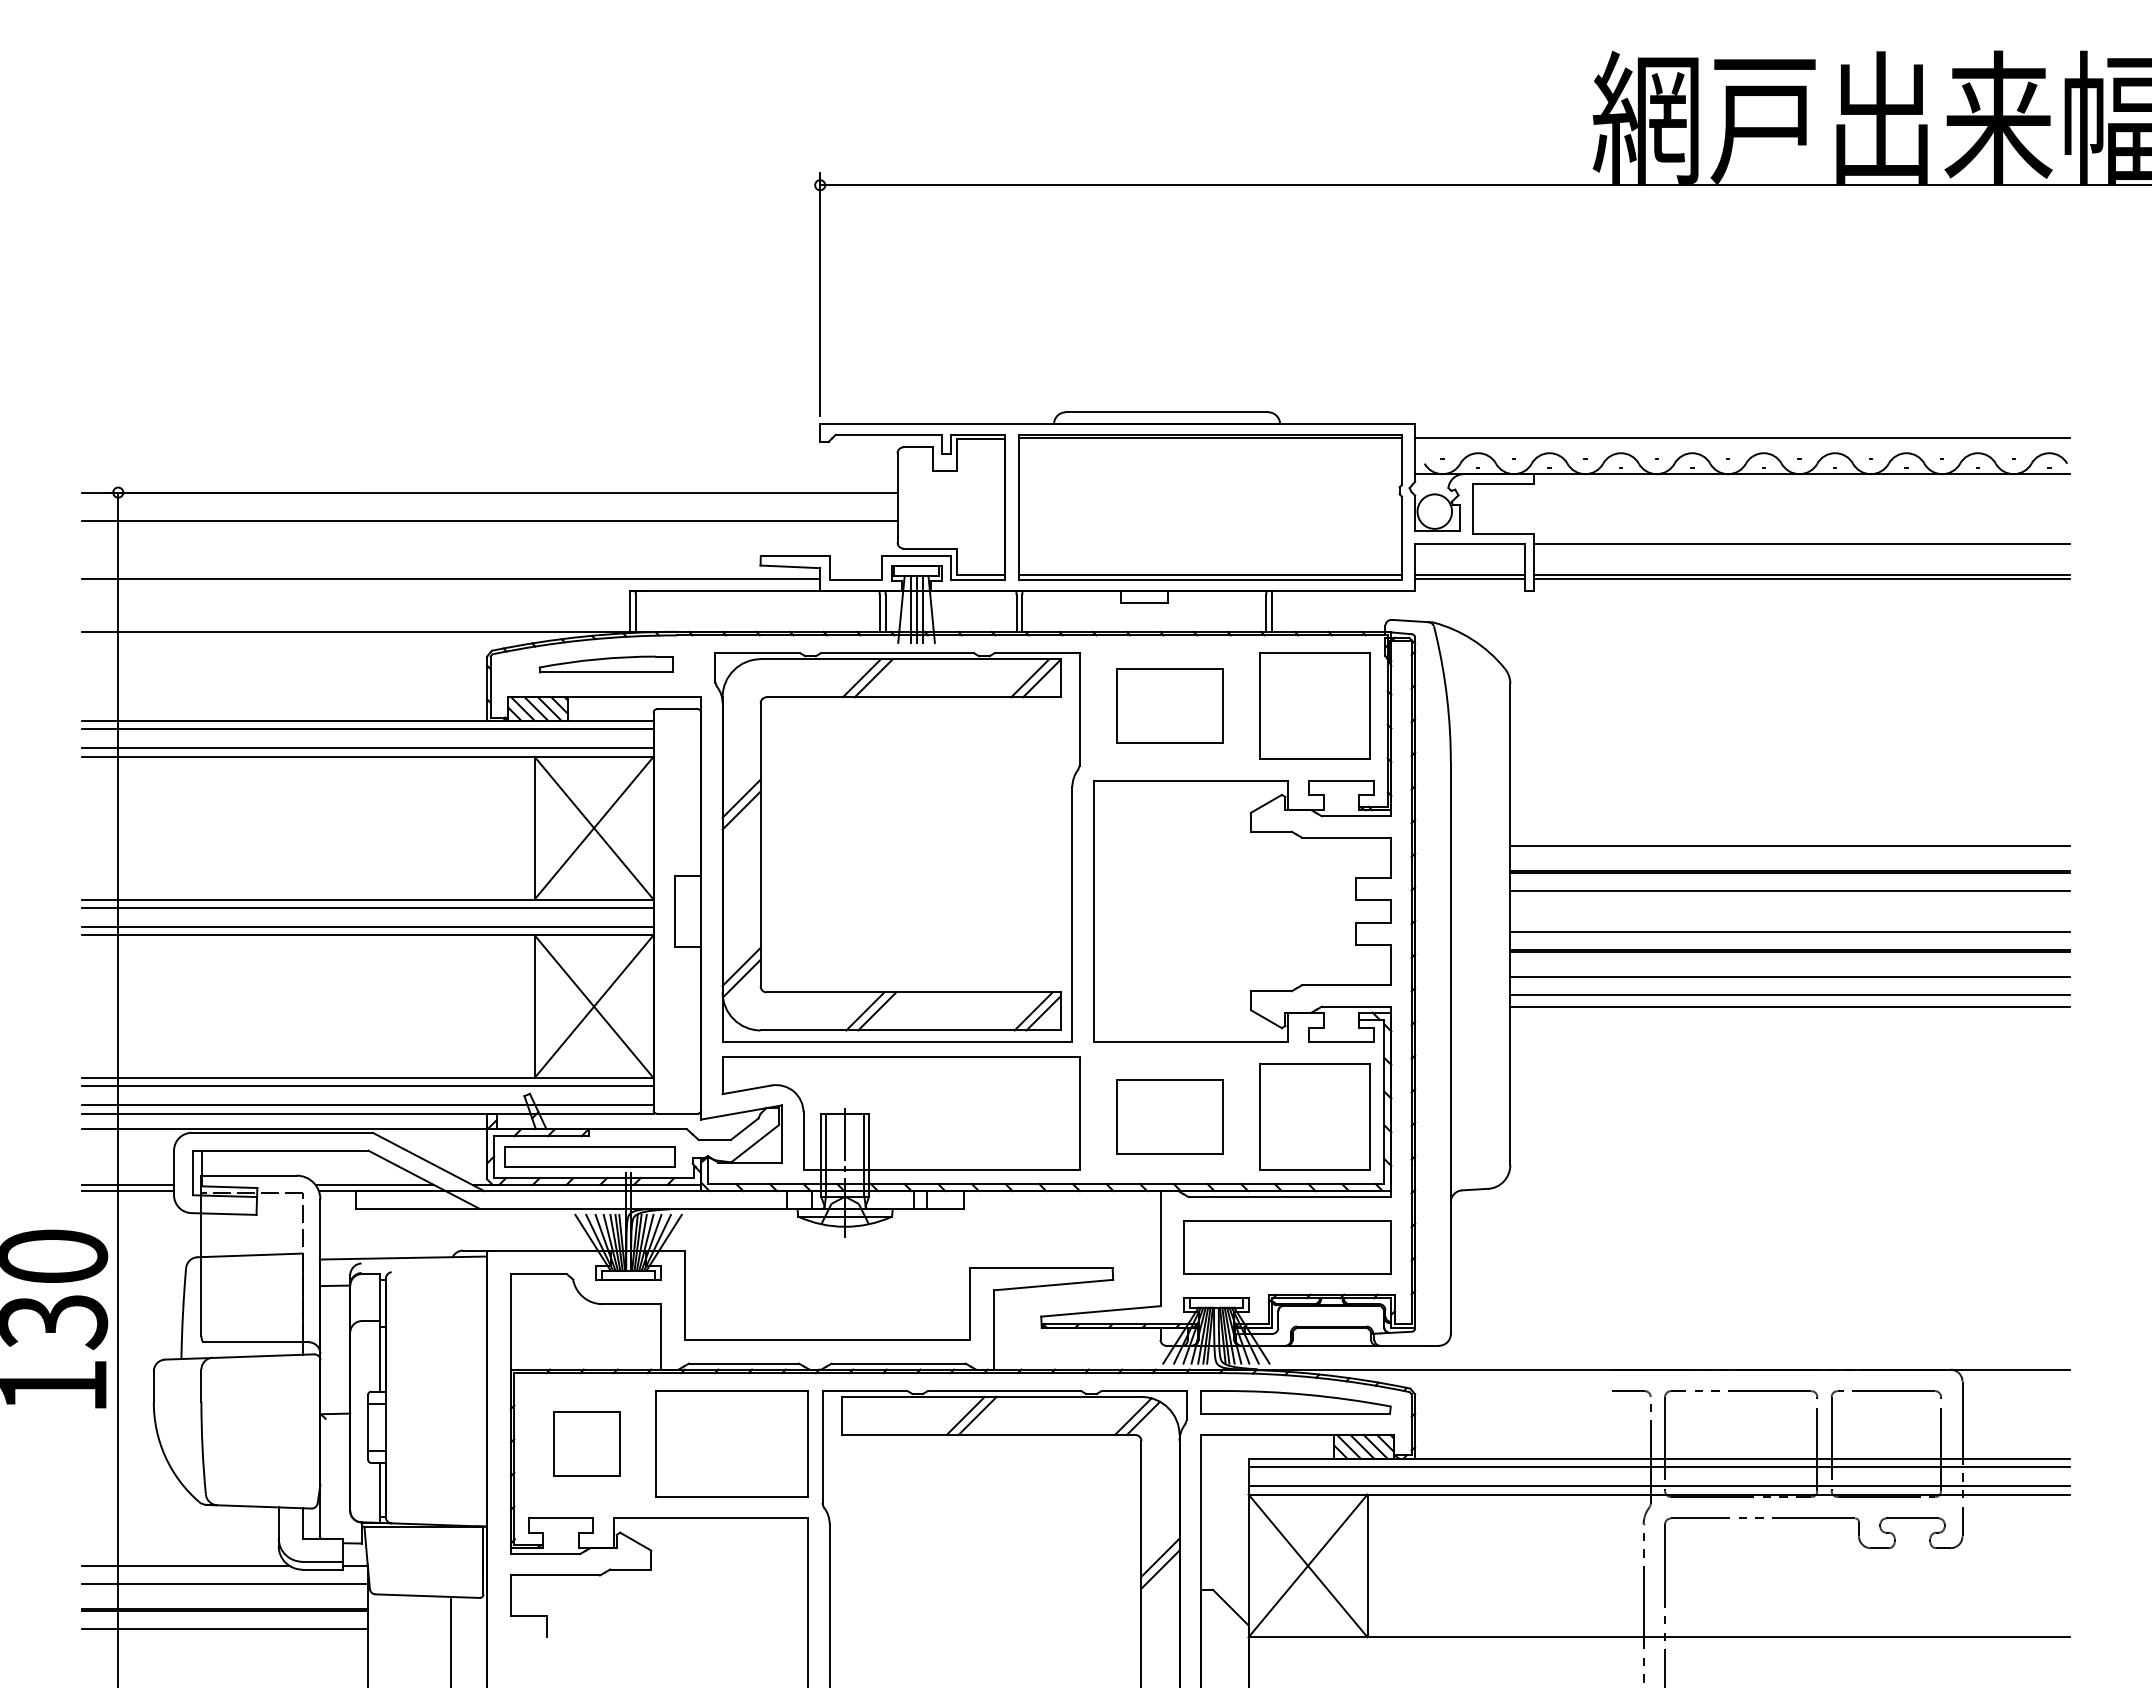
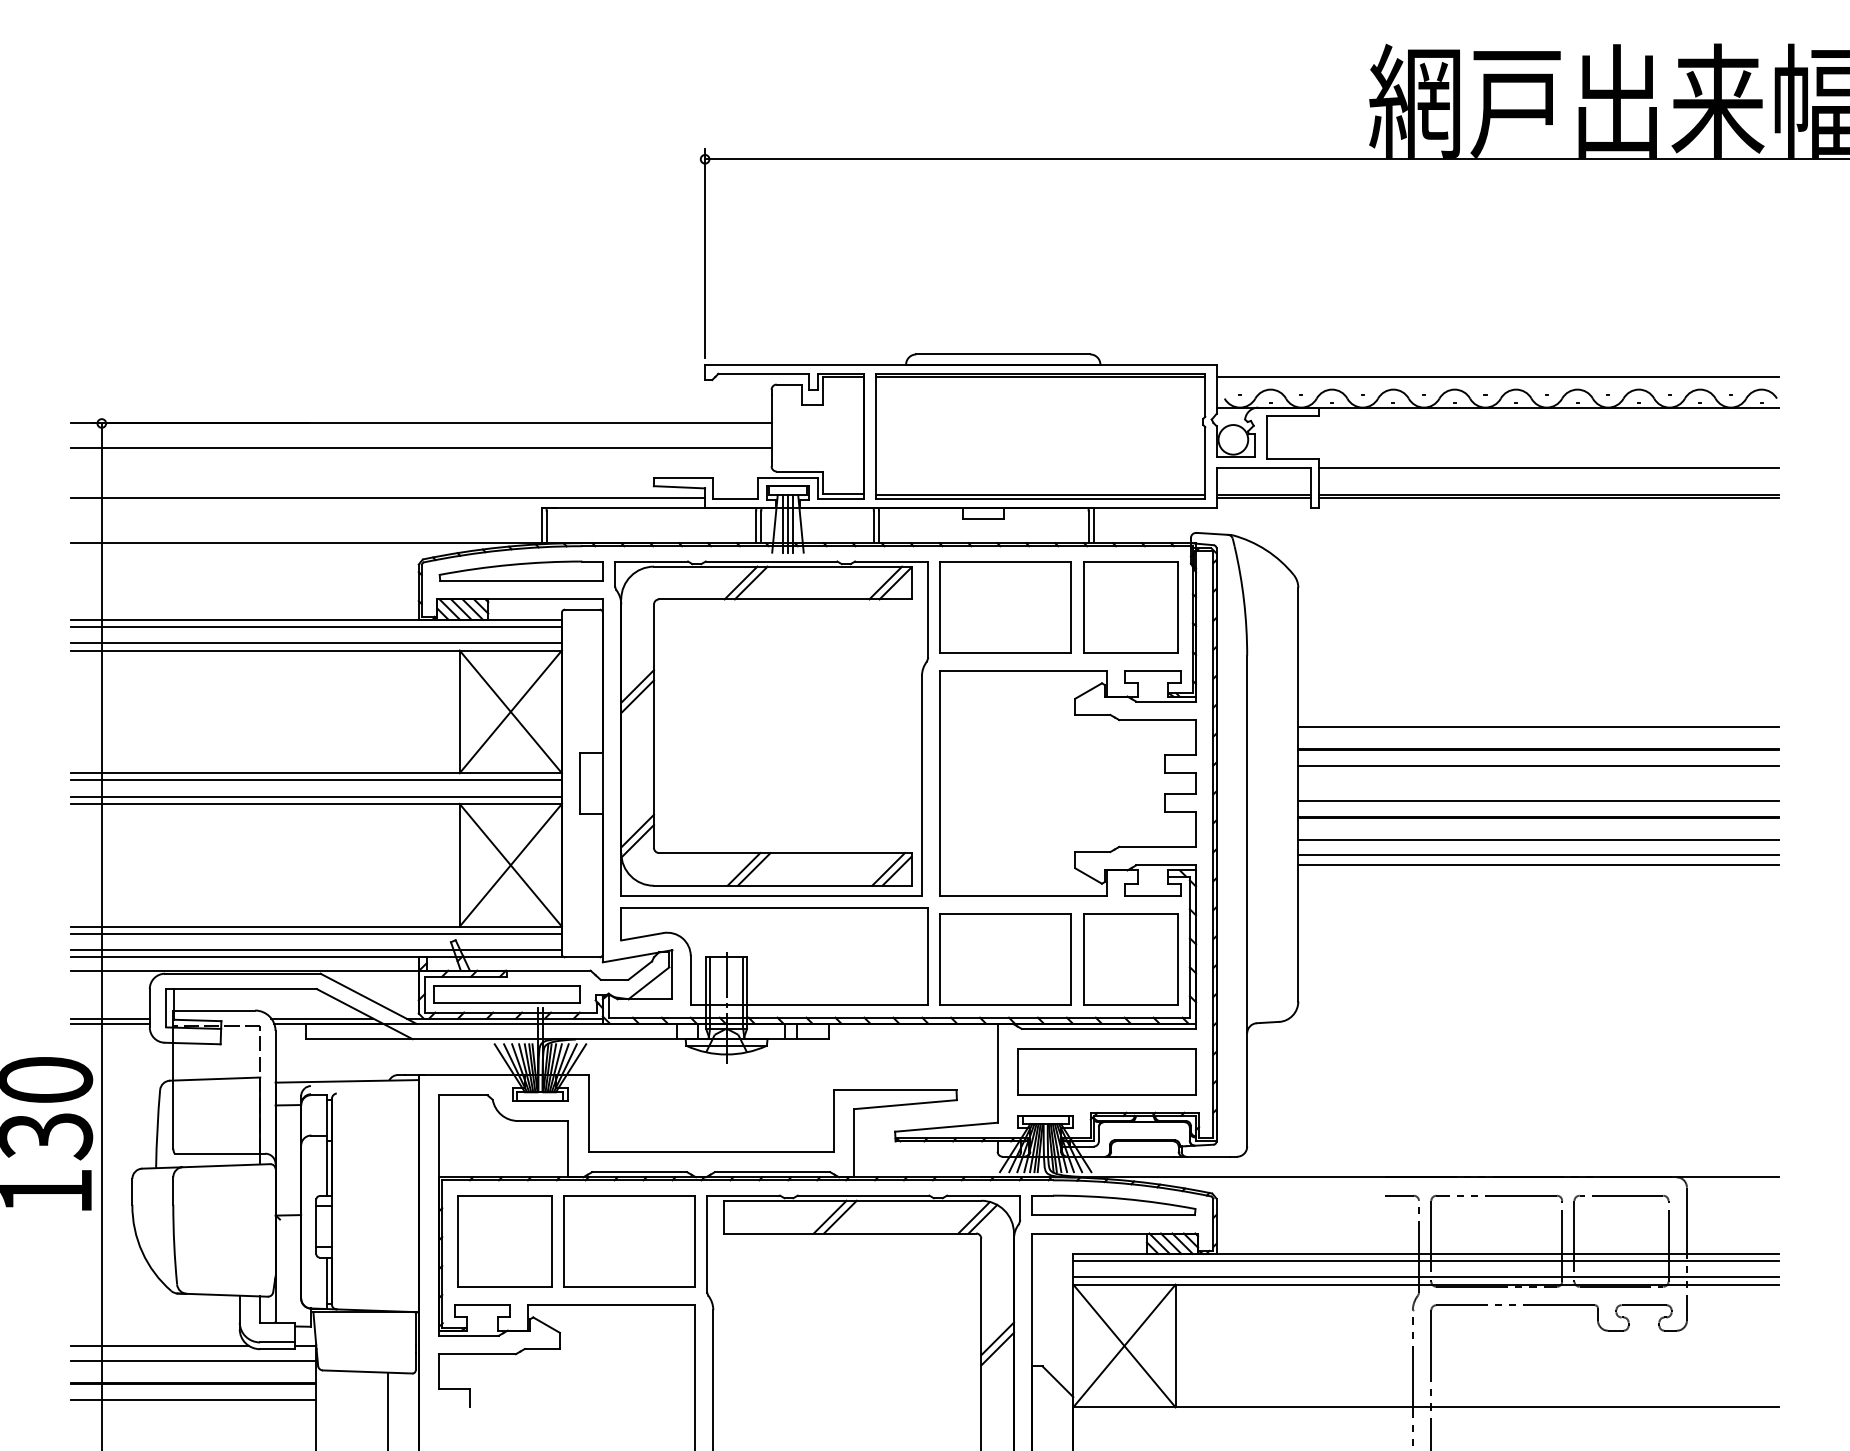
part: (605, 664) -> (520, 571), size x1.43
part: (1169, 705) -> (1005, 606), size x1.43
part: (1169, 1116) -> (1005, 959), size x1.43
part: (586, 1443) -> (504, 1240), size x1.67

